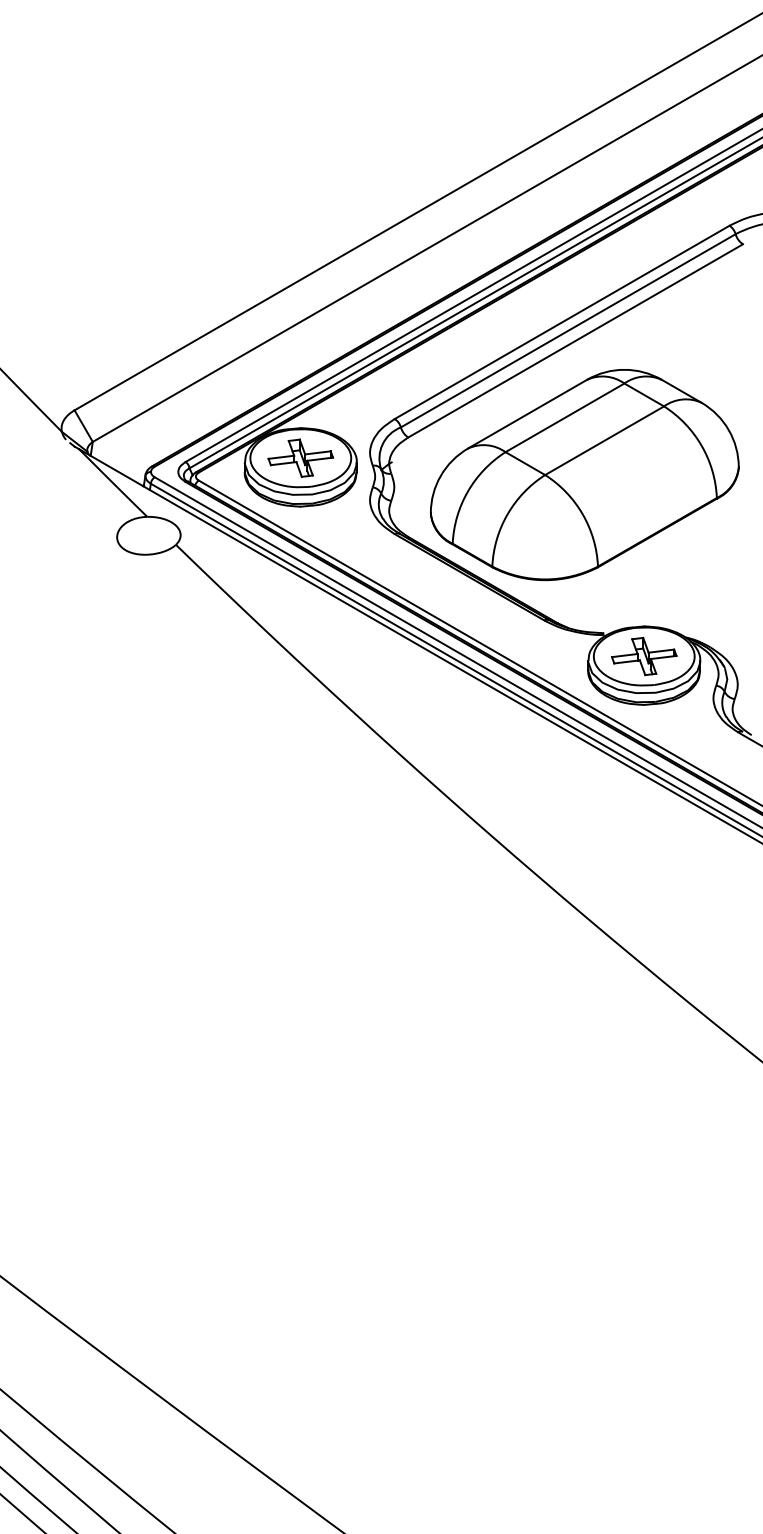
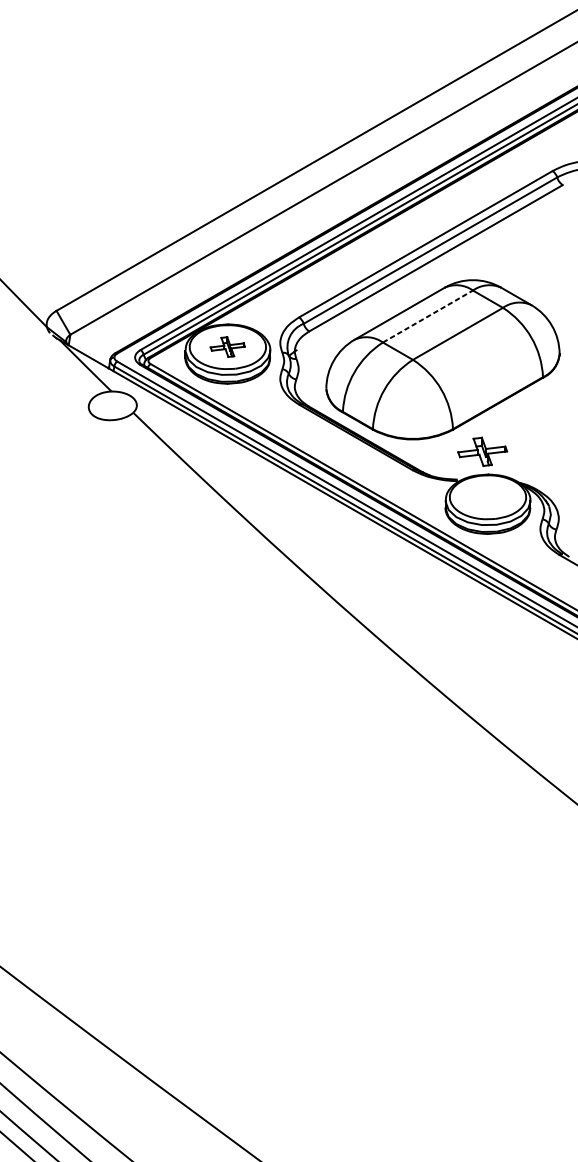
line: (564, 417) -> (427, 316), solid -> dashed
part: (300, 457) -> (227, 346), size x0.7
part: (644, 656) -> (482, 451), moved

